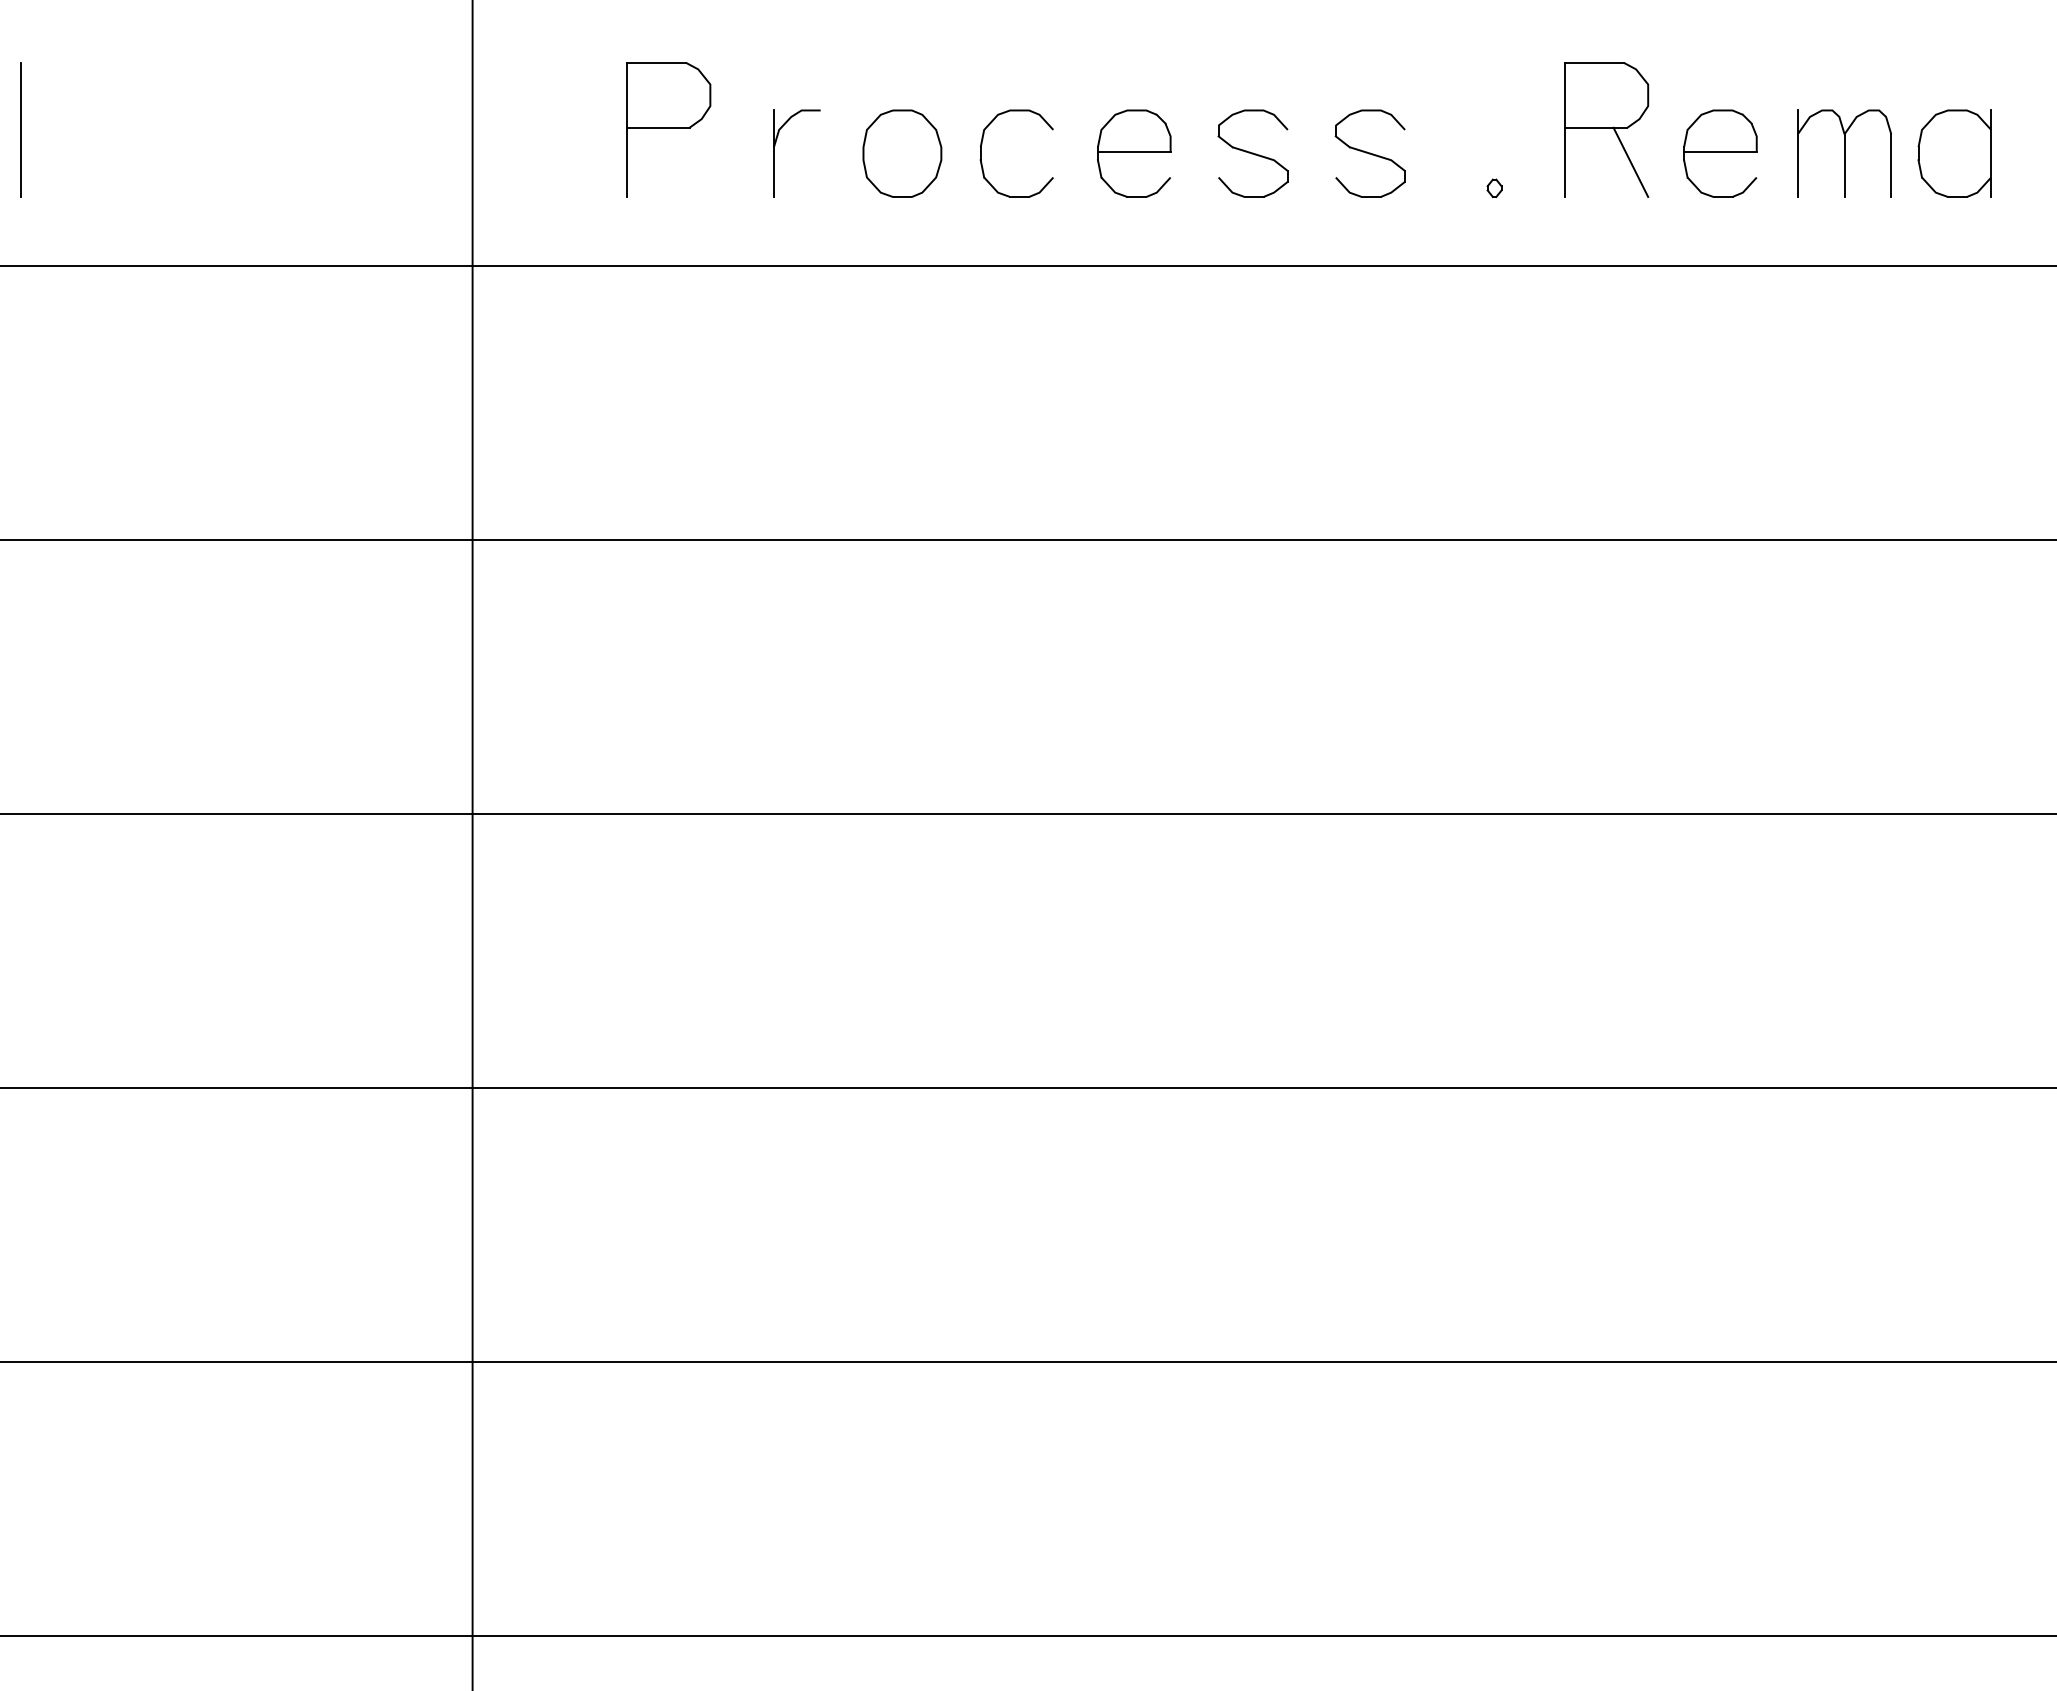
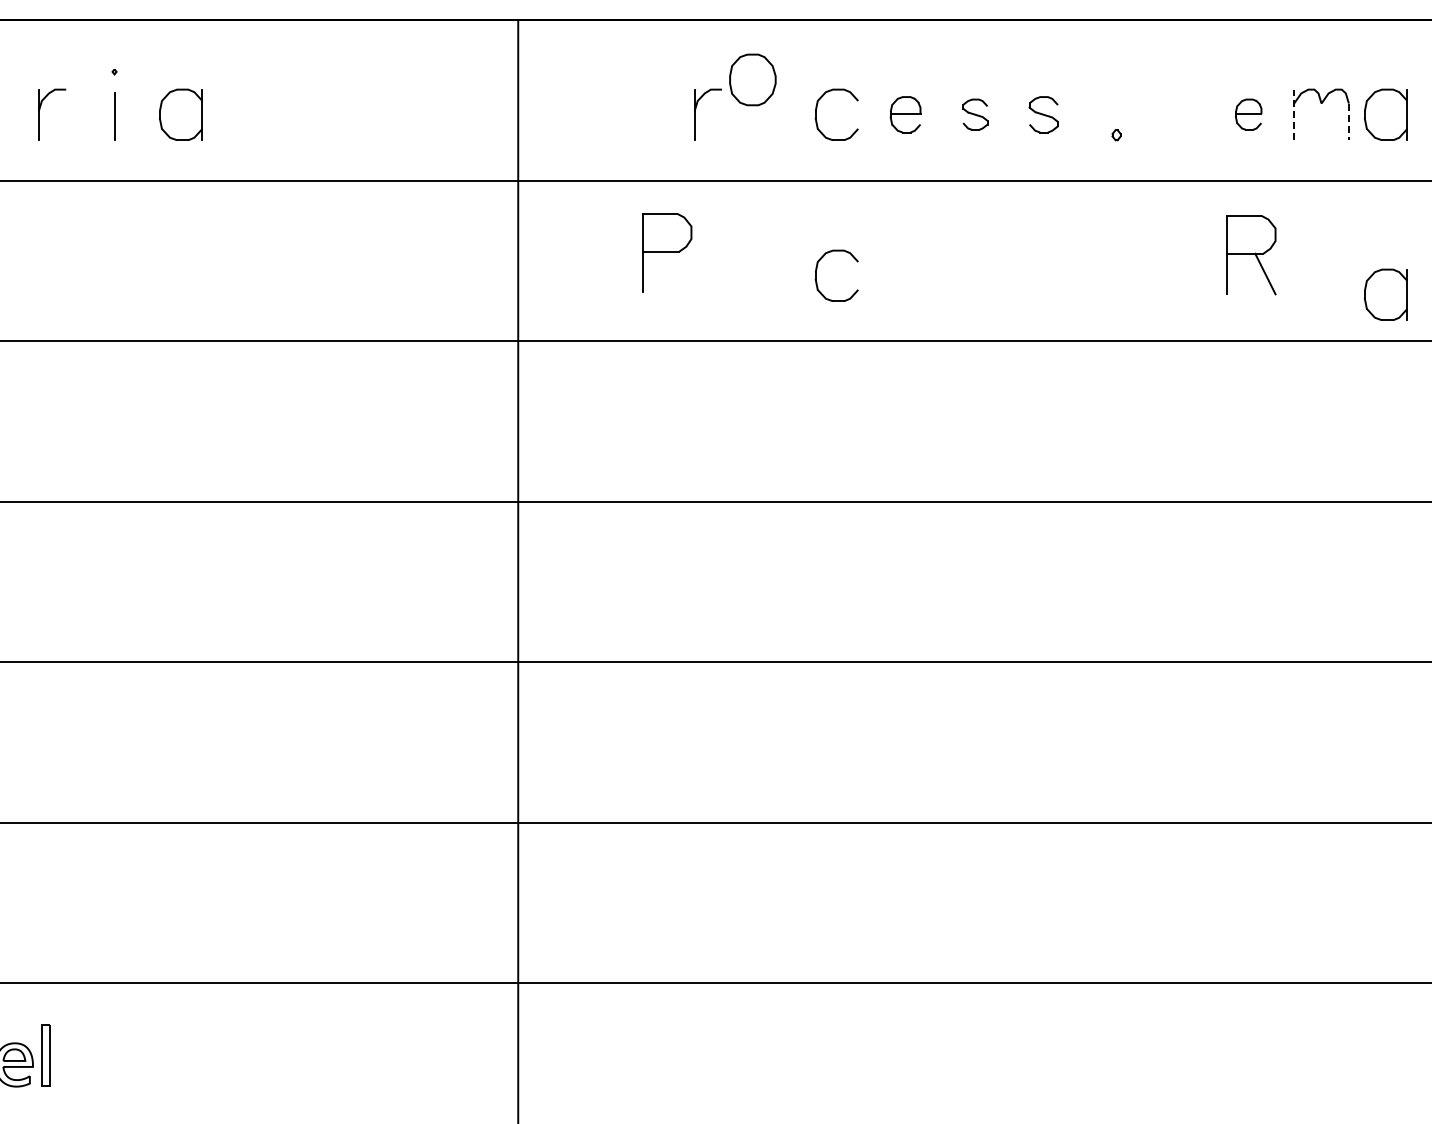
line: (20, 129) -> (253, 100), removed
part: (669, 129) -> (667, 252), moved
part: (1607, 130) -> (1251, 255), moved
part: (901, 152) -> (752, 79), moved
part: (1134, 152) -> (905, 114), size x0.7
part: (1253, 152) -> (975, 114), size x0.6
part: (1369, 152) -> (1043, 114), size x0.7
part: (1719, 152) -> (1248, 114), size x0.6
line: (1798, 152) -> (1294, 114), solid -> dashed
line: (1844, 164) -> (1321, 121), removed
line: (1890, 166) -> (1348, 122), solid -> dashed
part: (983, 417) -> (817, 269), added
part: (1953, 460) -> (1385, 294), added

